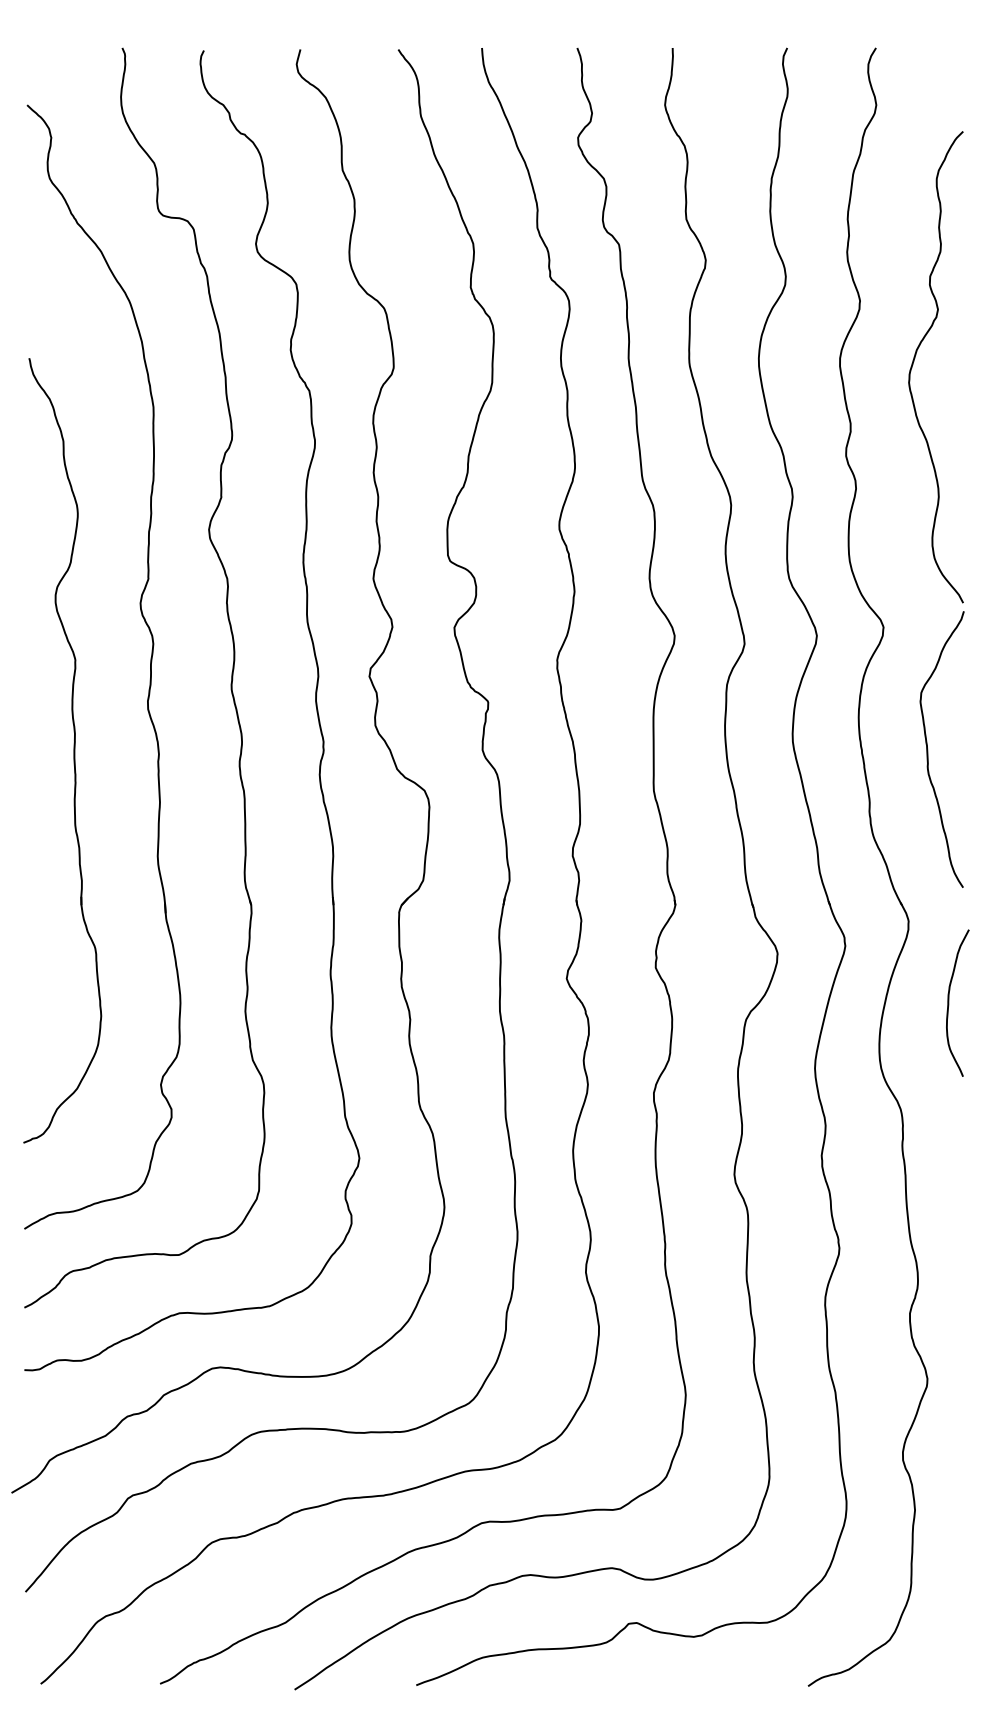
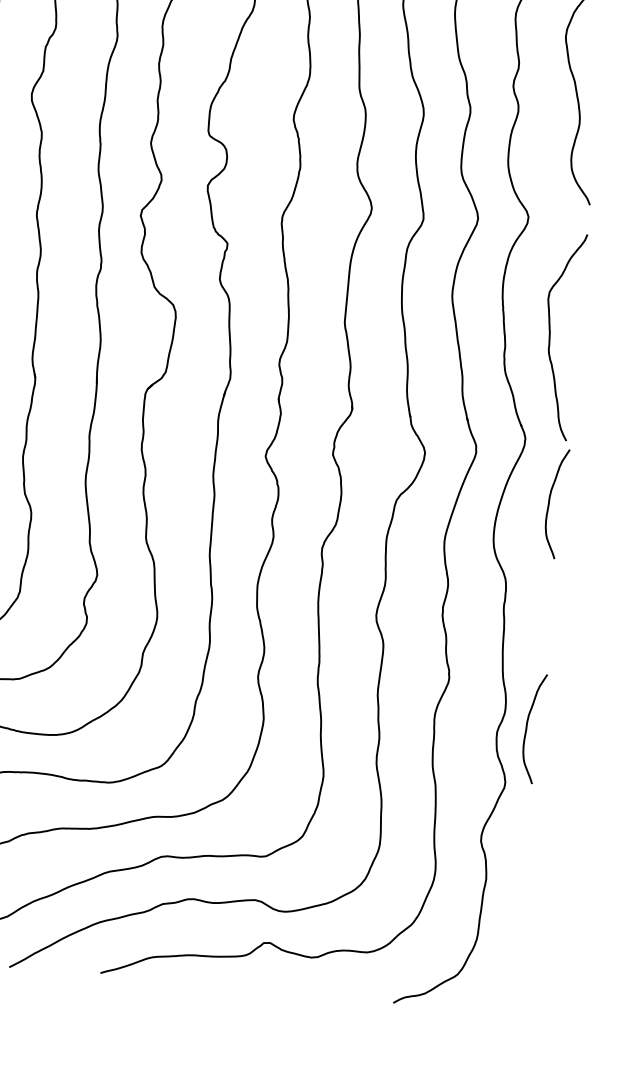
curve: (928, 749) -> (550, 335), moved
curve: (949, 1303) -> (527, 727), added

